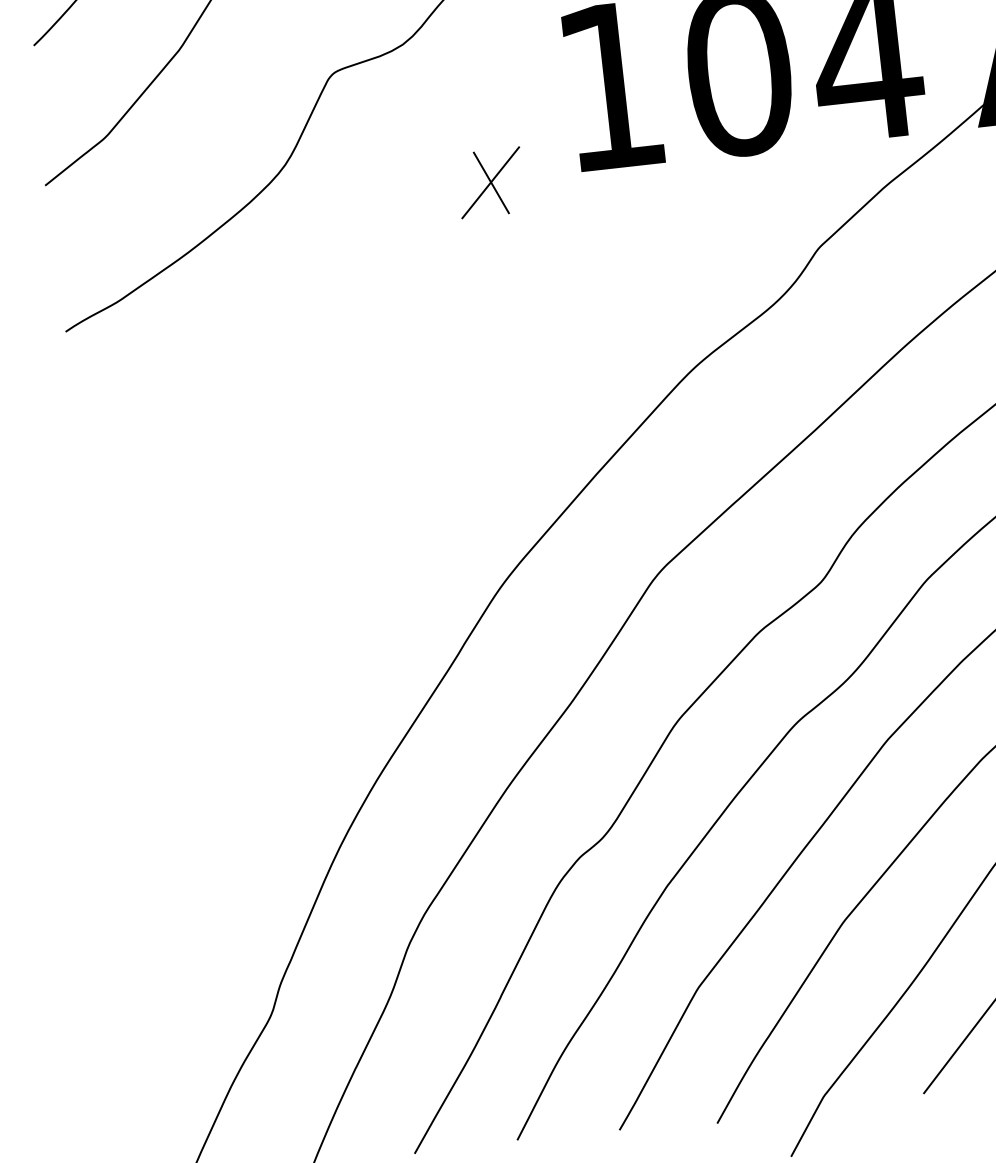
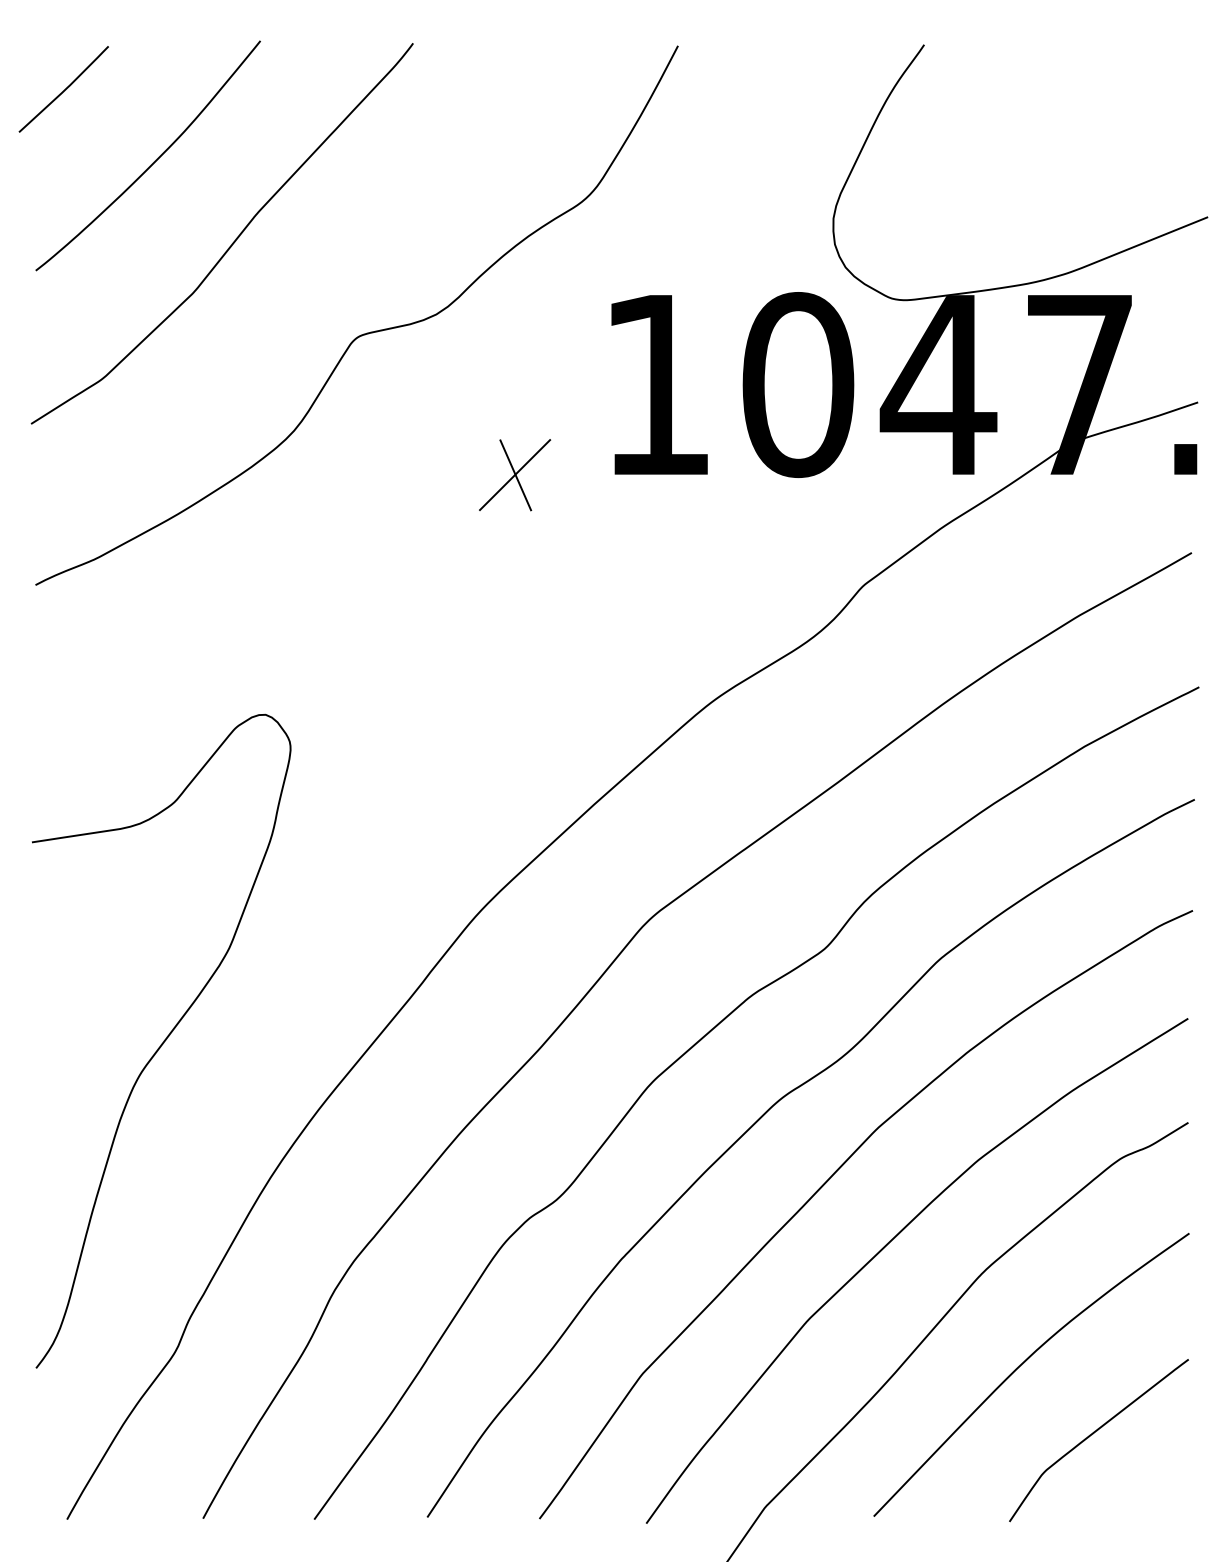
curve: (228, 733) -> (163, 1040), added

